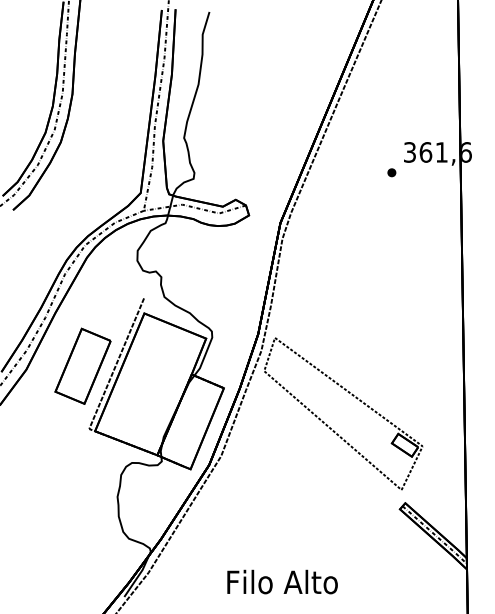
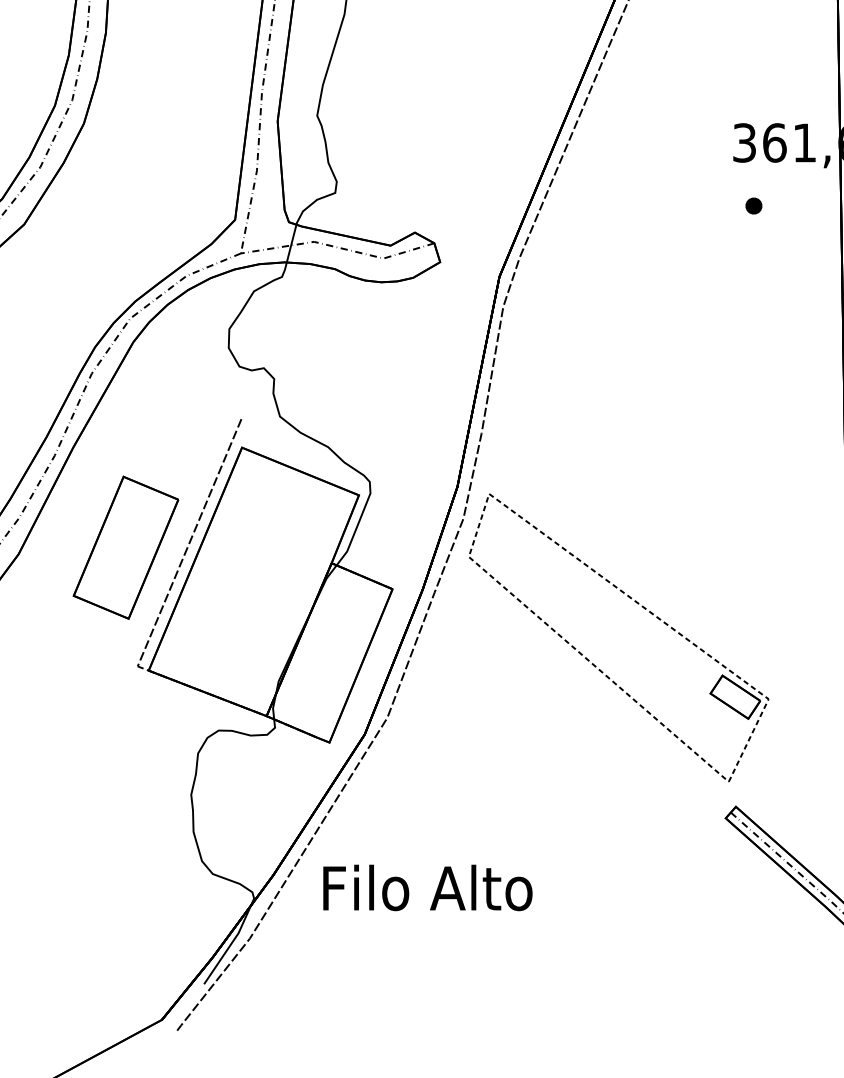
part: (391, 172) -> (753, 205), moved
text: (282, 581) -> (427, 886), moved

